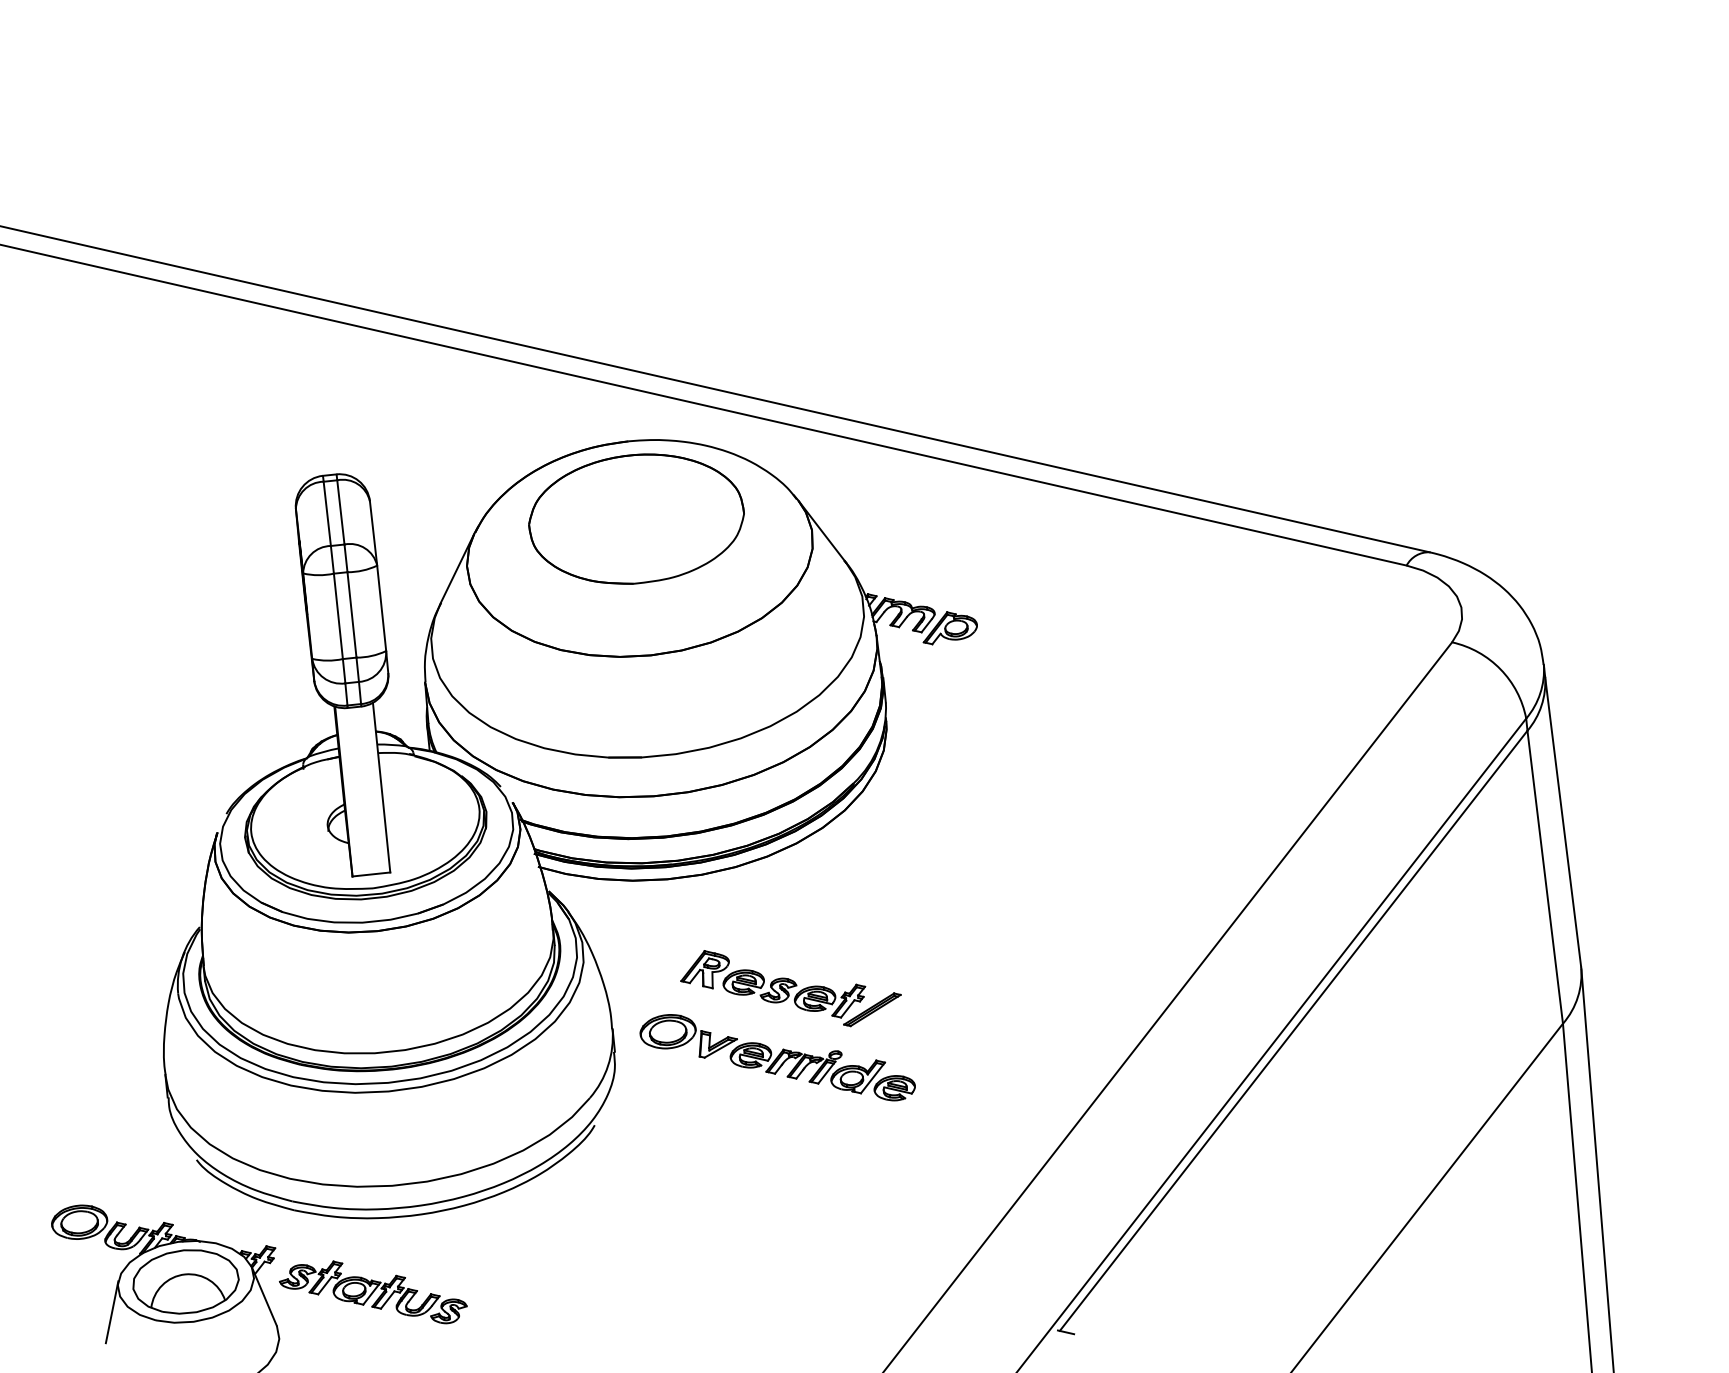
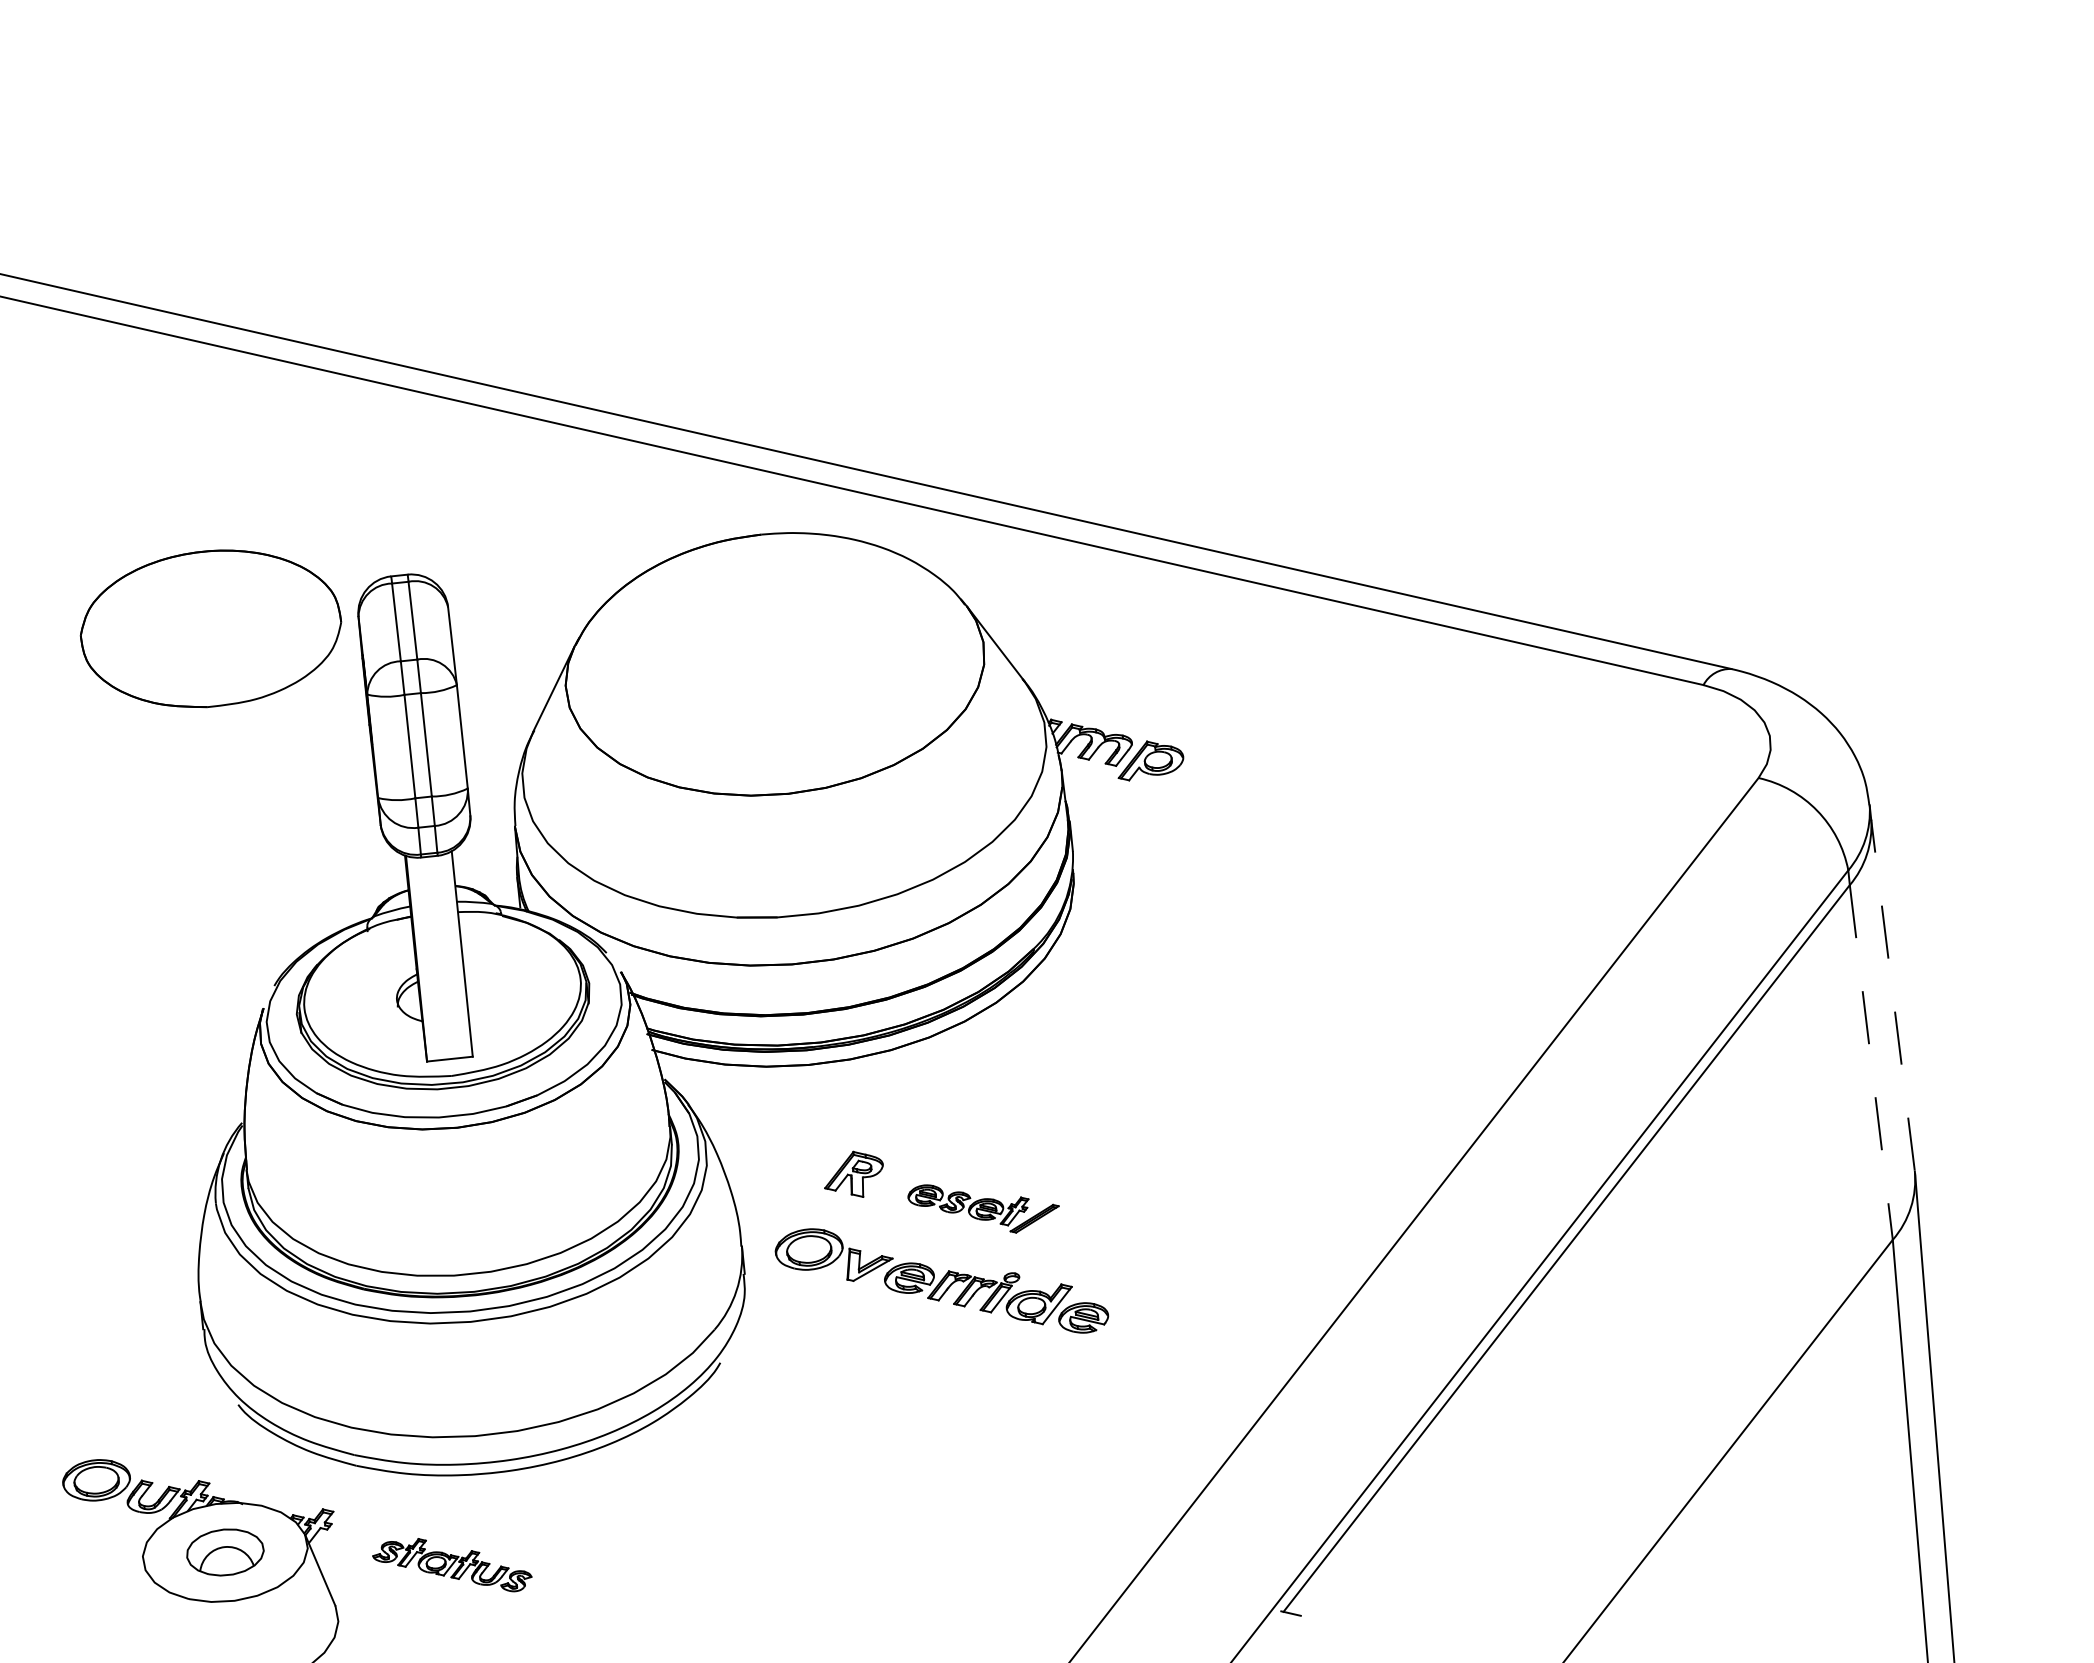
part: (636, 518) -> (210, 628), moved
line: (1562, 821) -> (1892, 994), solid -> dashed
line: (1545, 877) -> (1871, 1062), solid -> dashed
part: (812, 997) -> (983, 1208), size x0.7
part: (186, 1281) -> (225, 1552), size x0.6
part: (373, 1291) -> (452, 1564), size x0.7
line: (111, 1311) -> (135, 1588), removed

